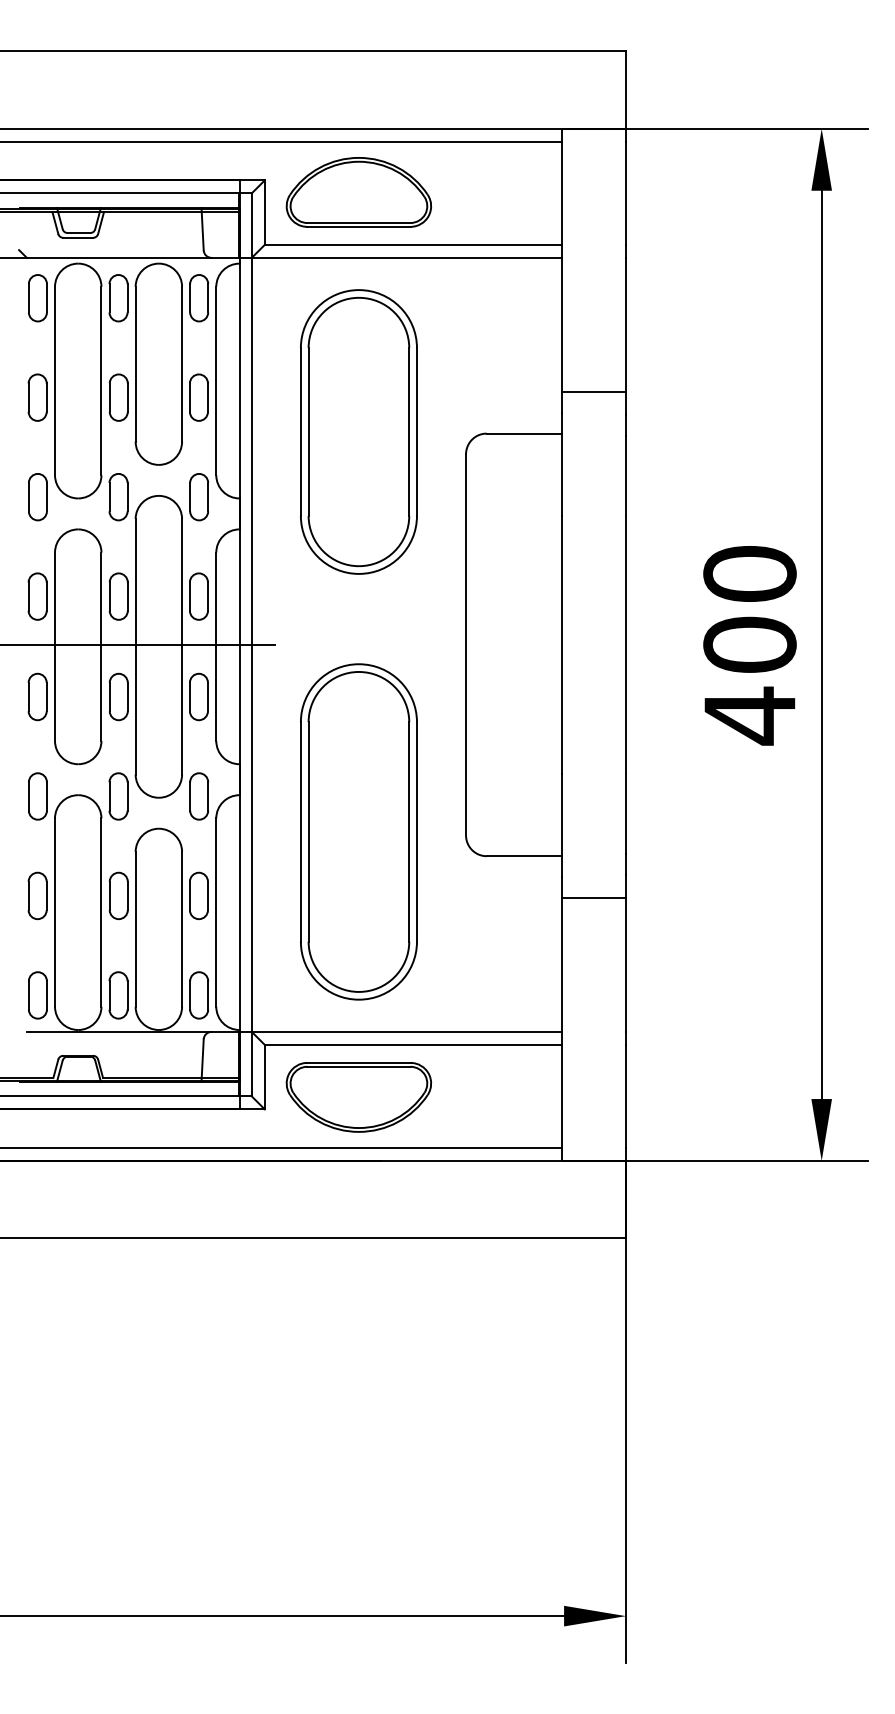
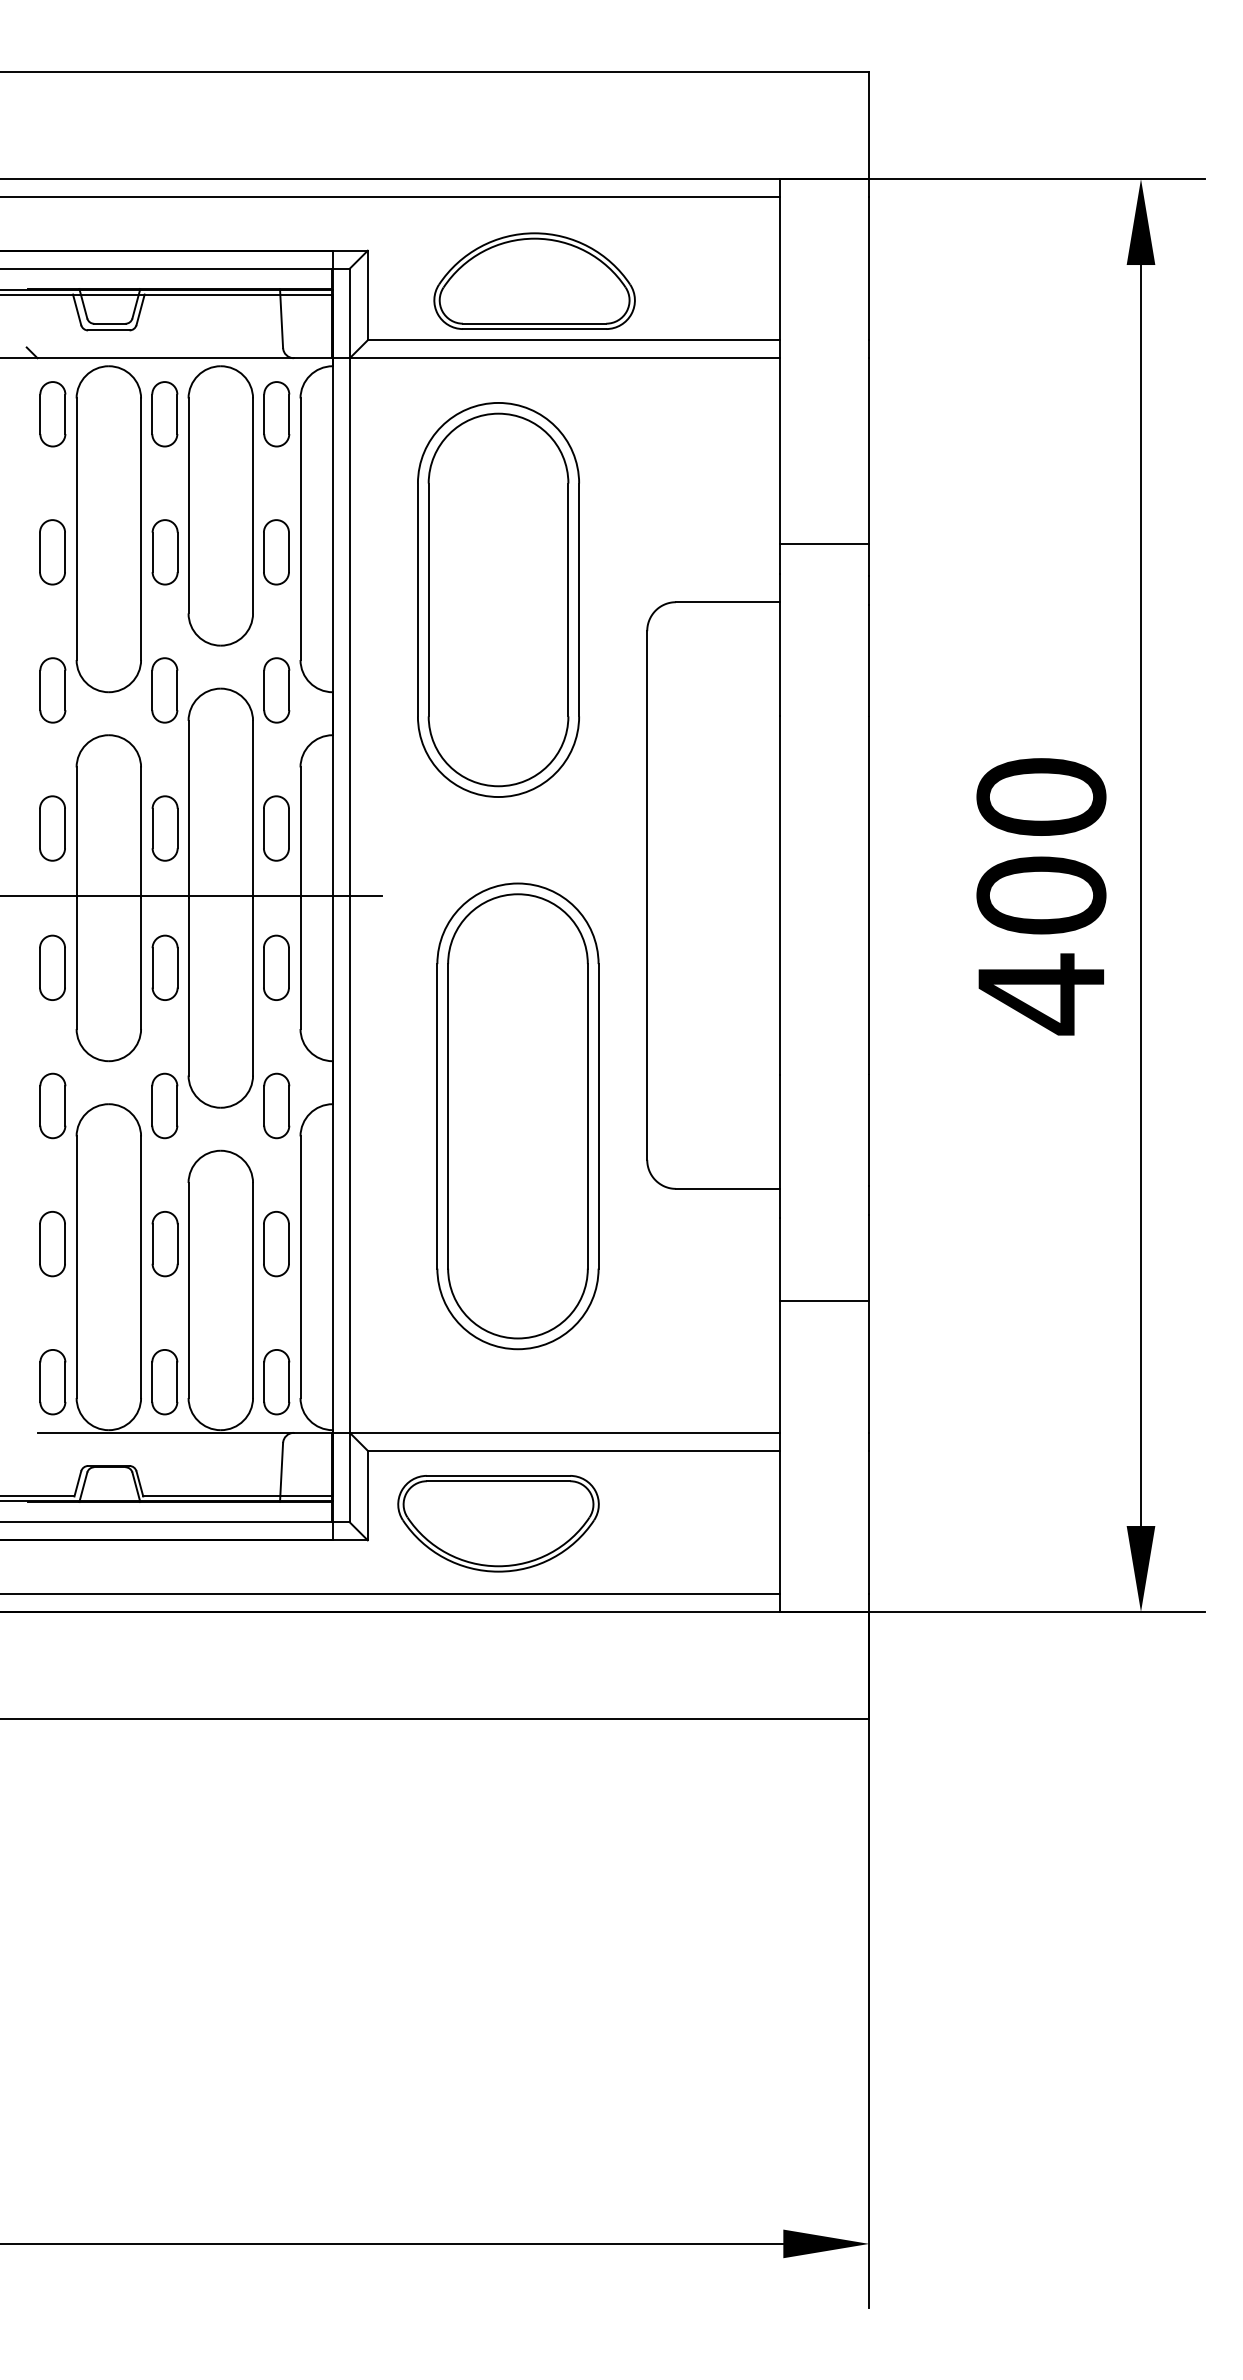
part: (358, 192) -> (534, 281), moved
part: (358, 831) -> (517, 1115), moved
line: (593, 897) -> (824, 1300), moved

